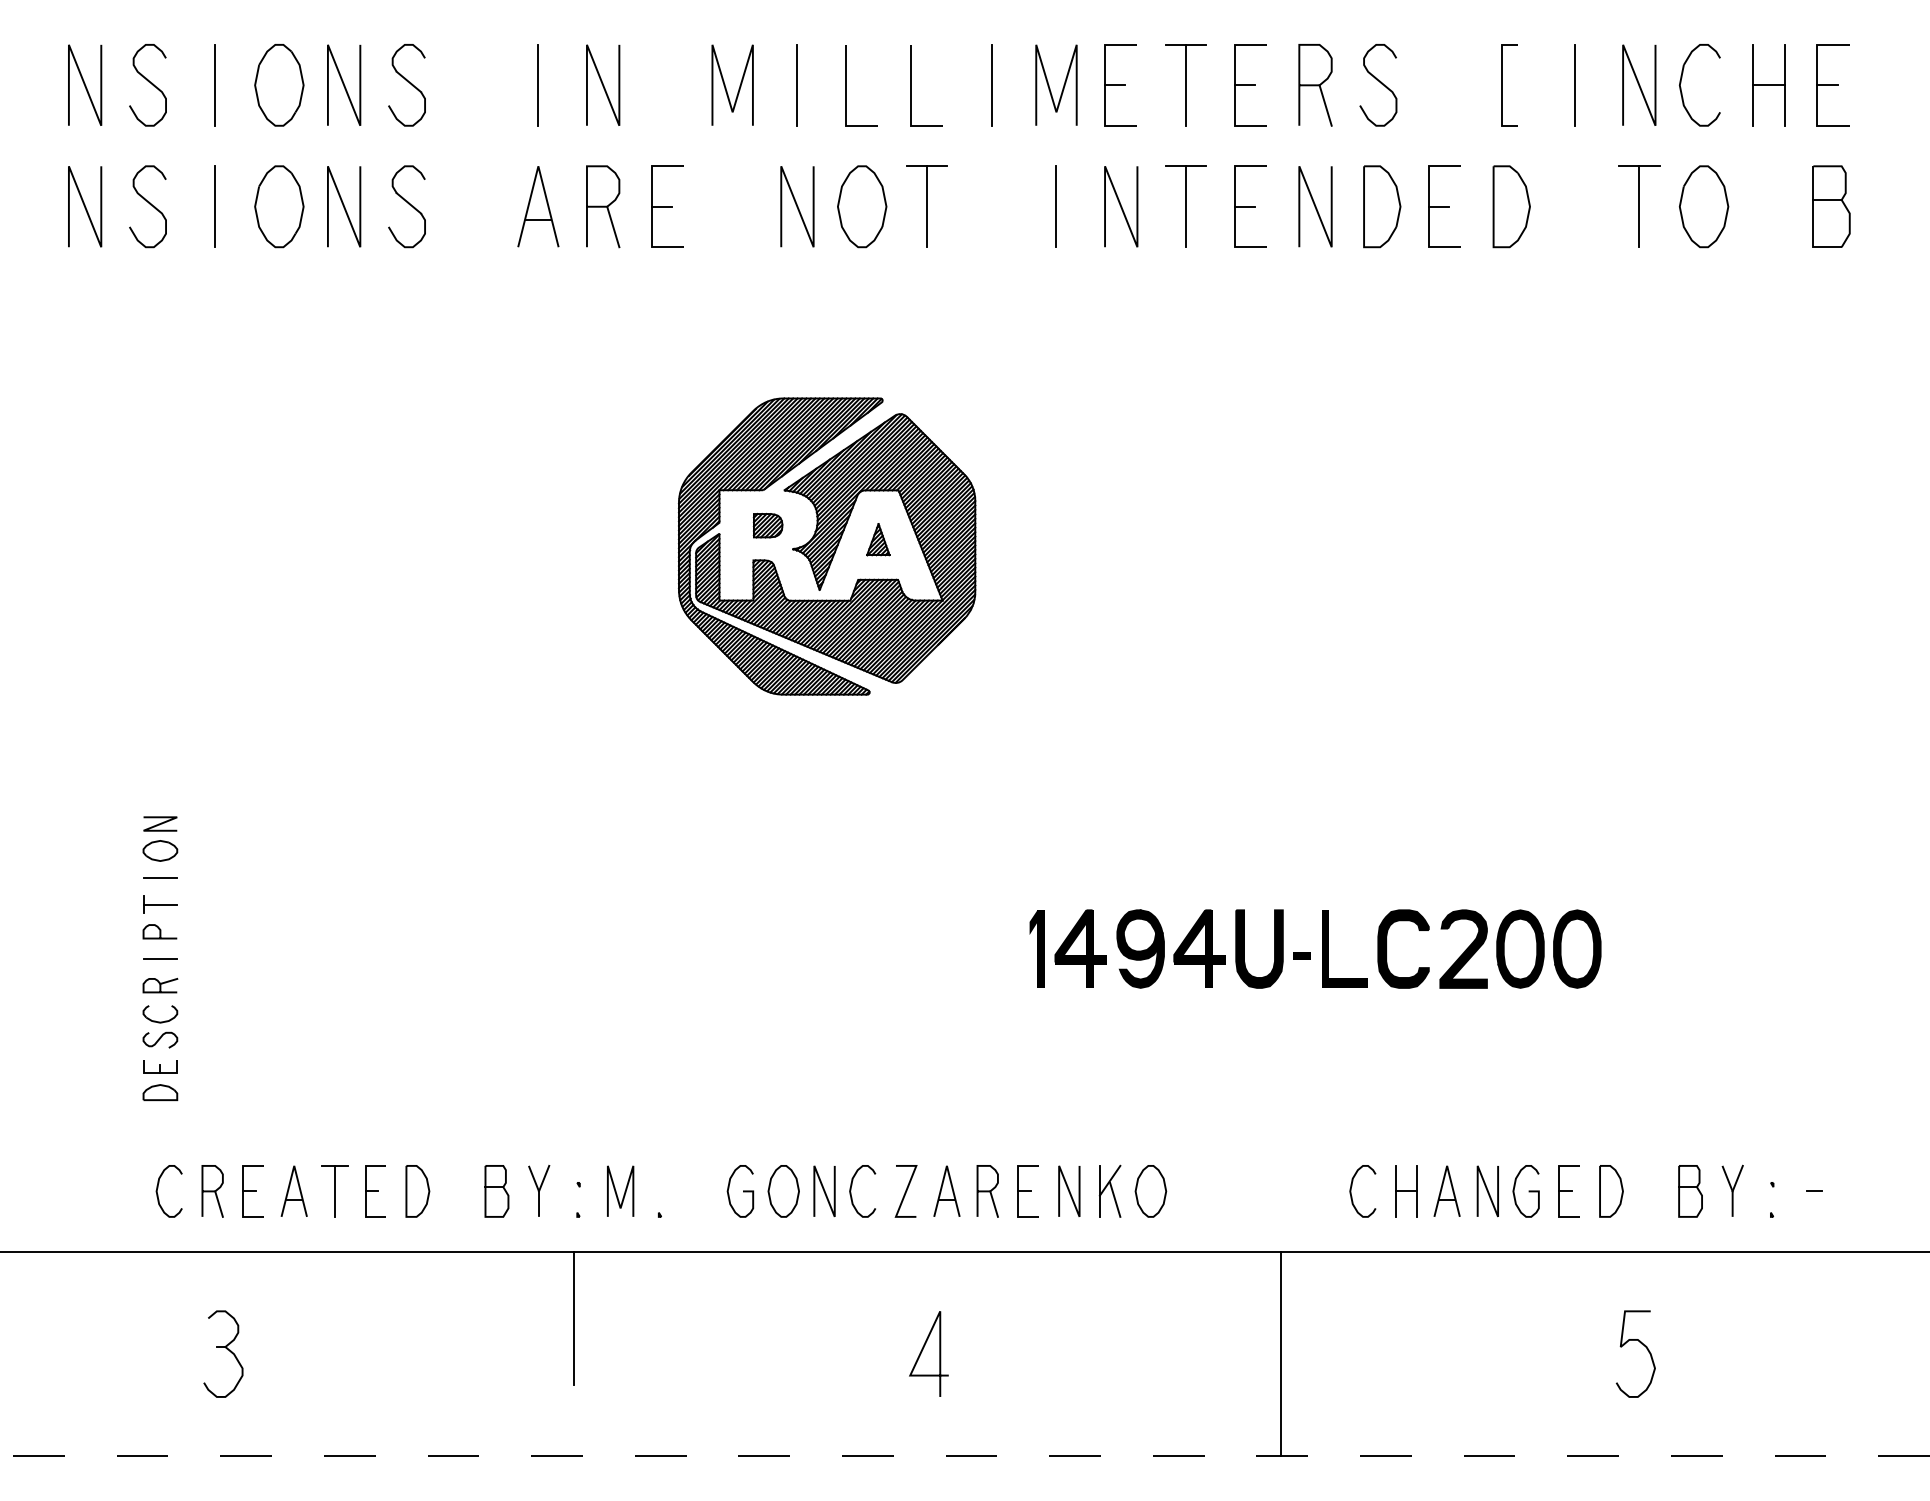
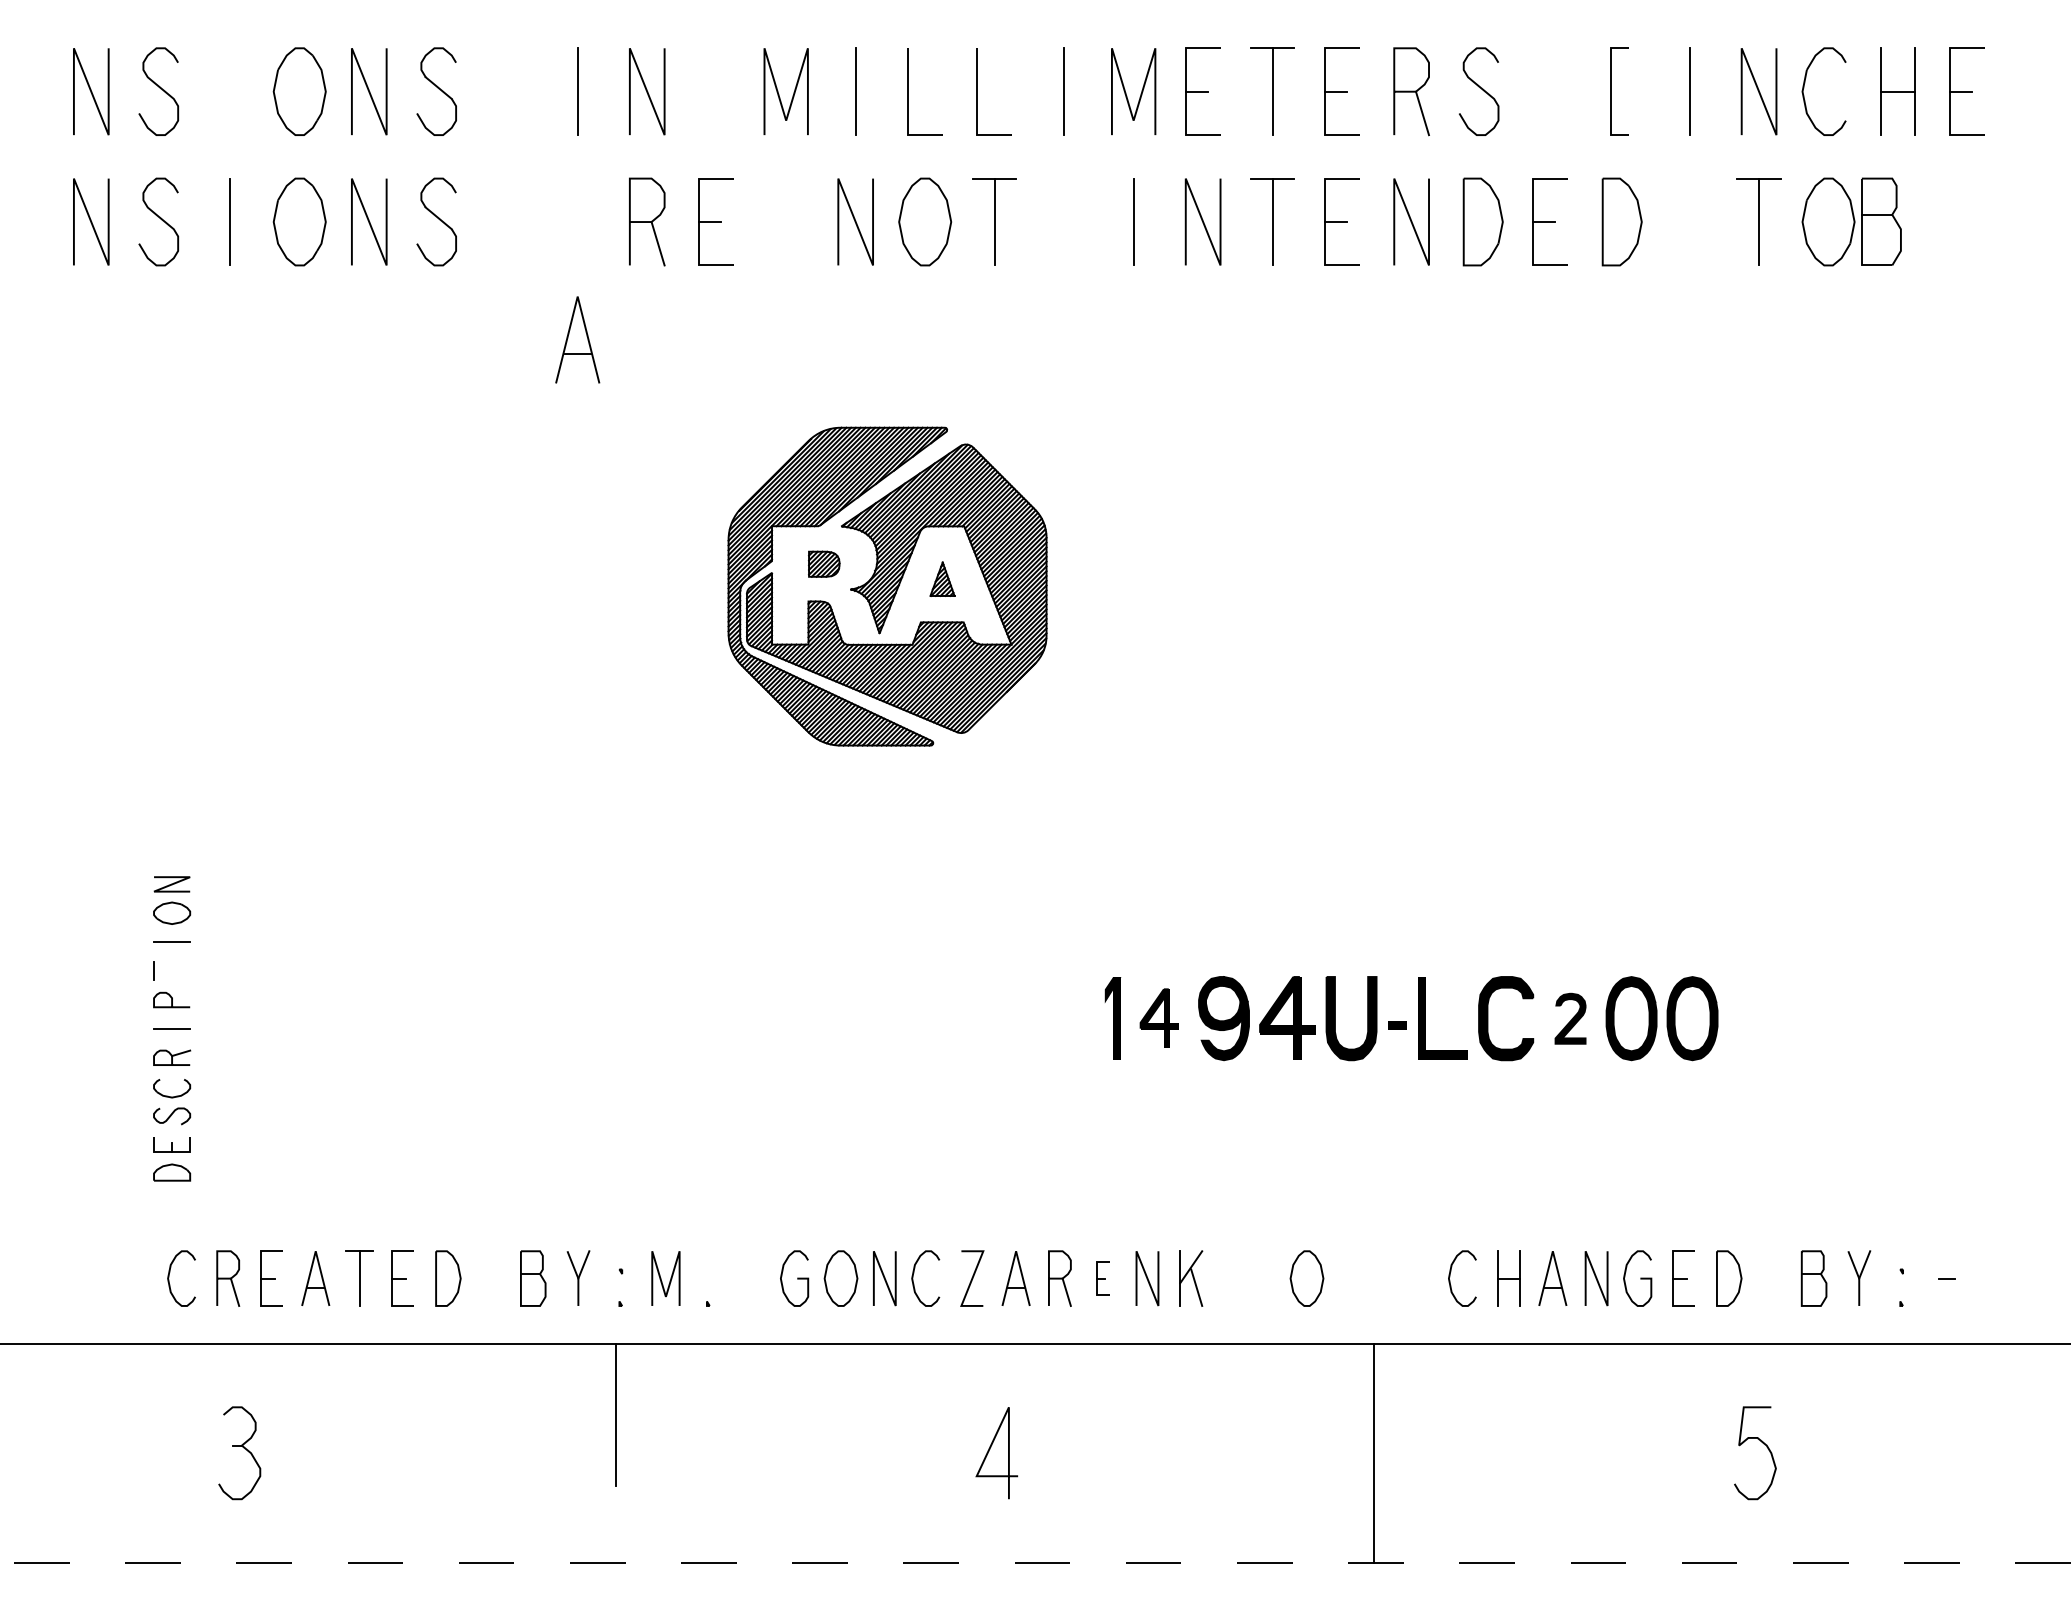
line: (214, 85) -> (230, 91), removed
part: (538, 206) -> (577, 339), moved
part: (1831, 206) -> (1881, 221), moved
line: (160, 905) -> (172, 971), removed
part: (1080, 948) -> (1159, 1017), size x0.7
part: (1463, 948) -> (1570, 1018), size x0.6
part: (1028, 1191) -> (1103, 1278), size x0.6
part: (1150, 1191) -> (1306, 1278), moved

